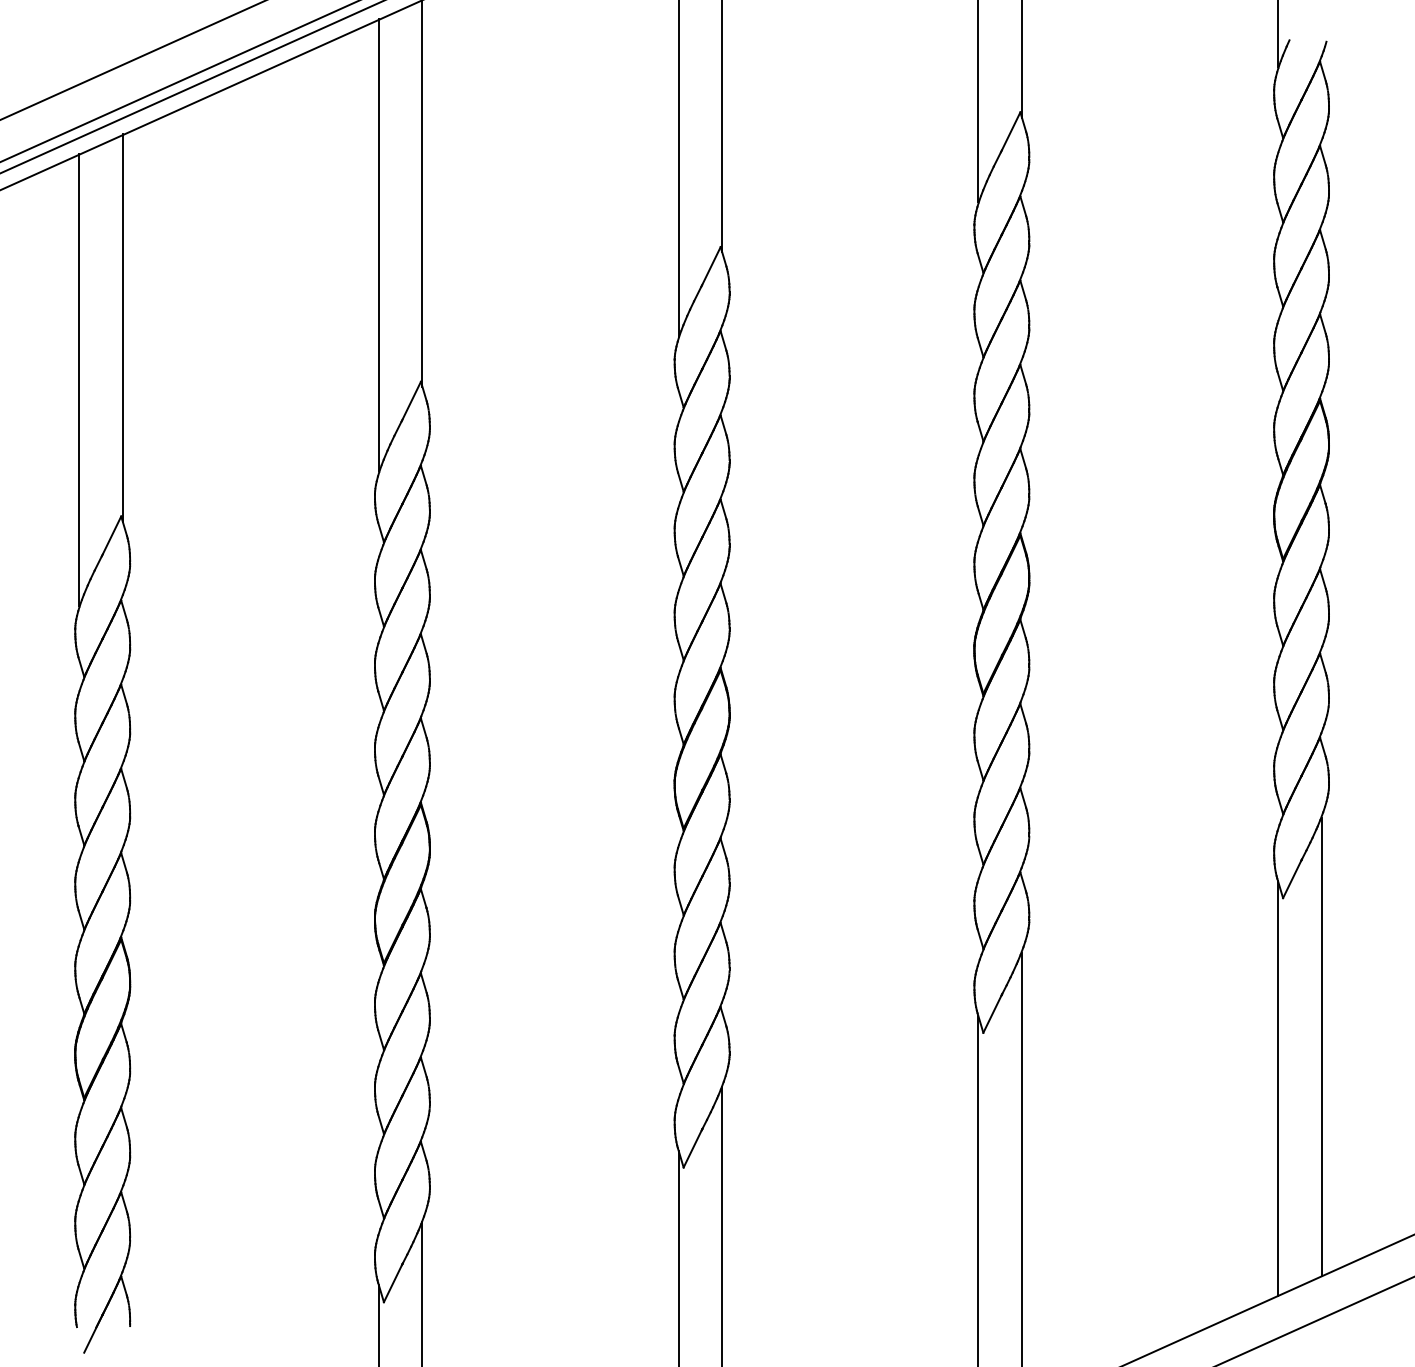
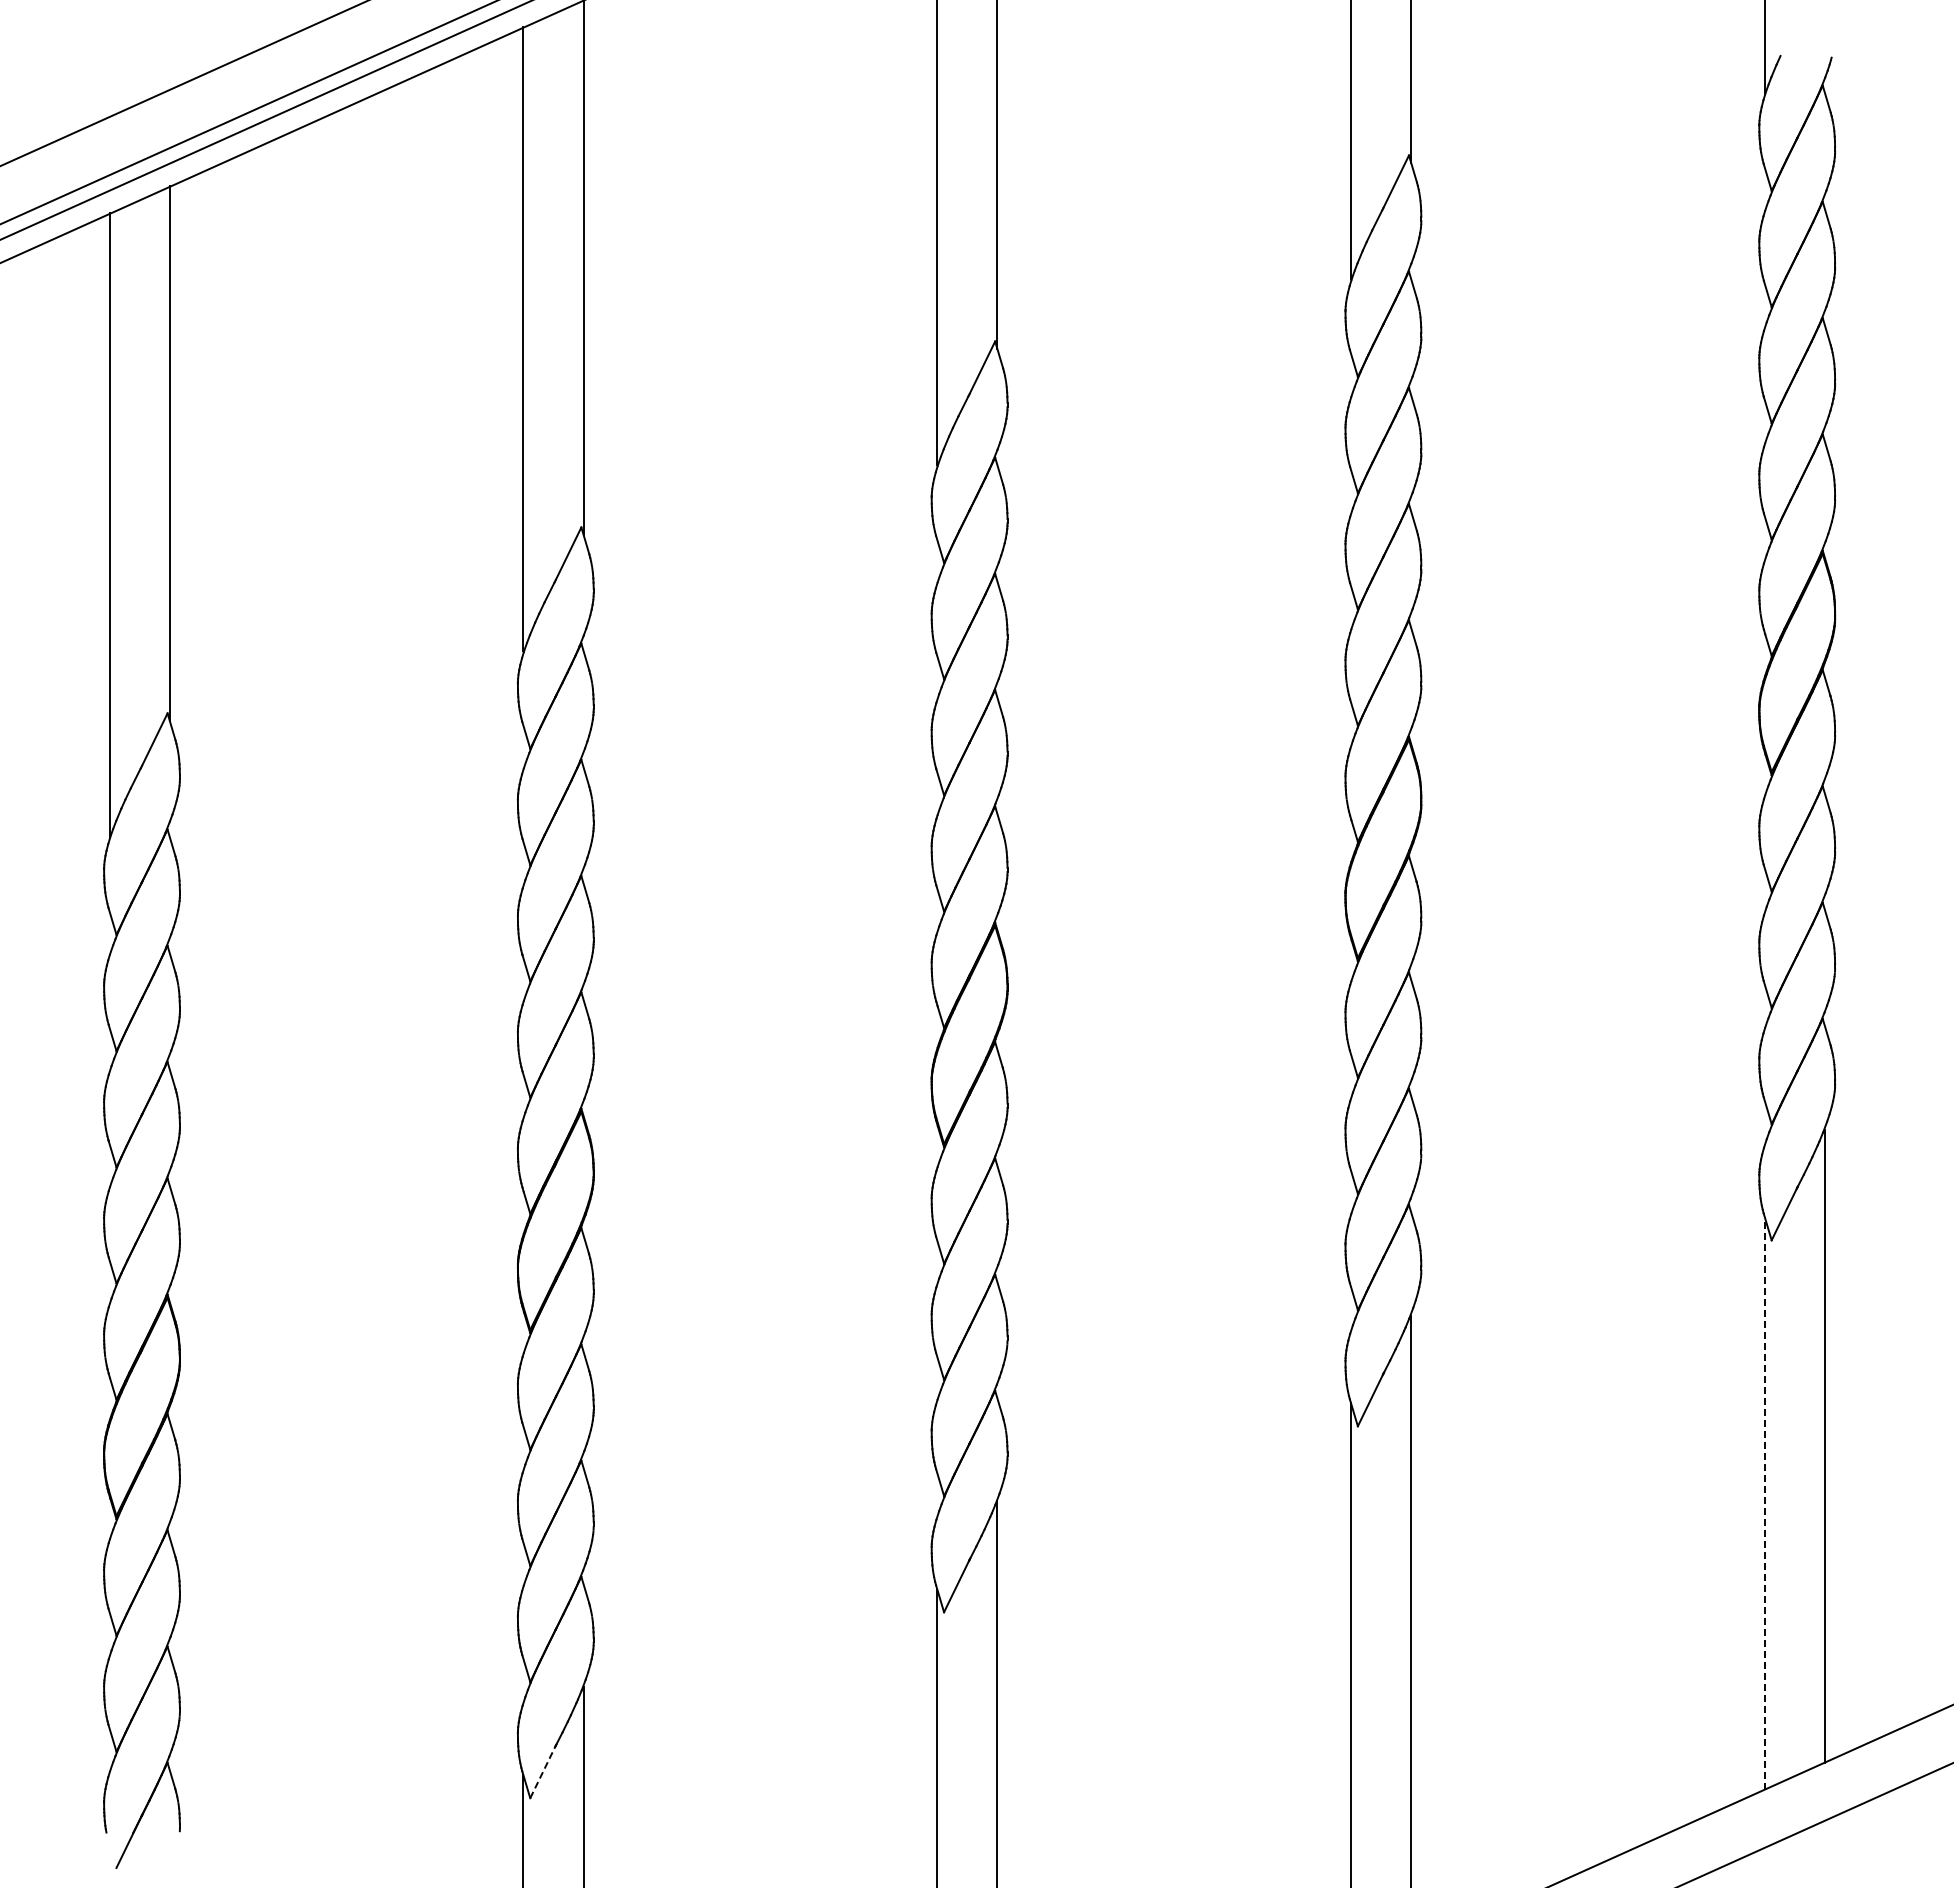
line: (1277, 1088) -> (1764, 1502), solid -> dashed
line: (393, 1282) -> (543, 1771), solid -> dashed

